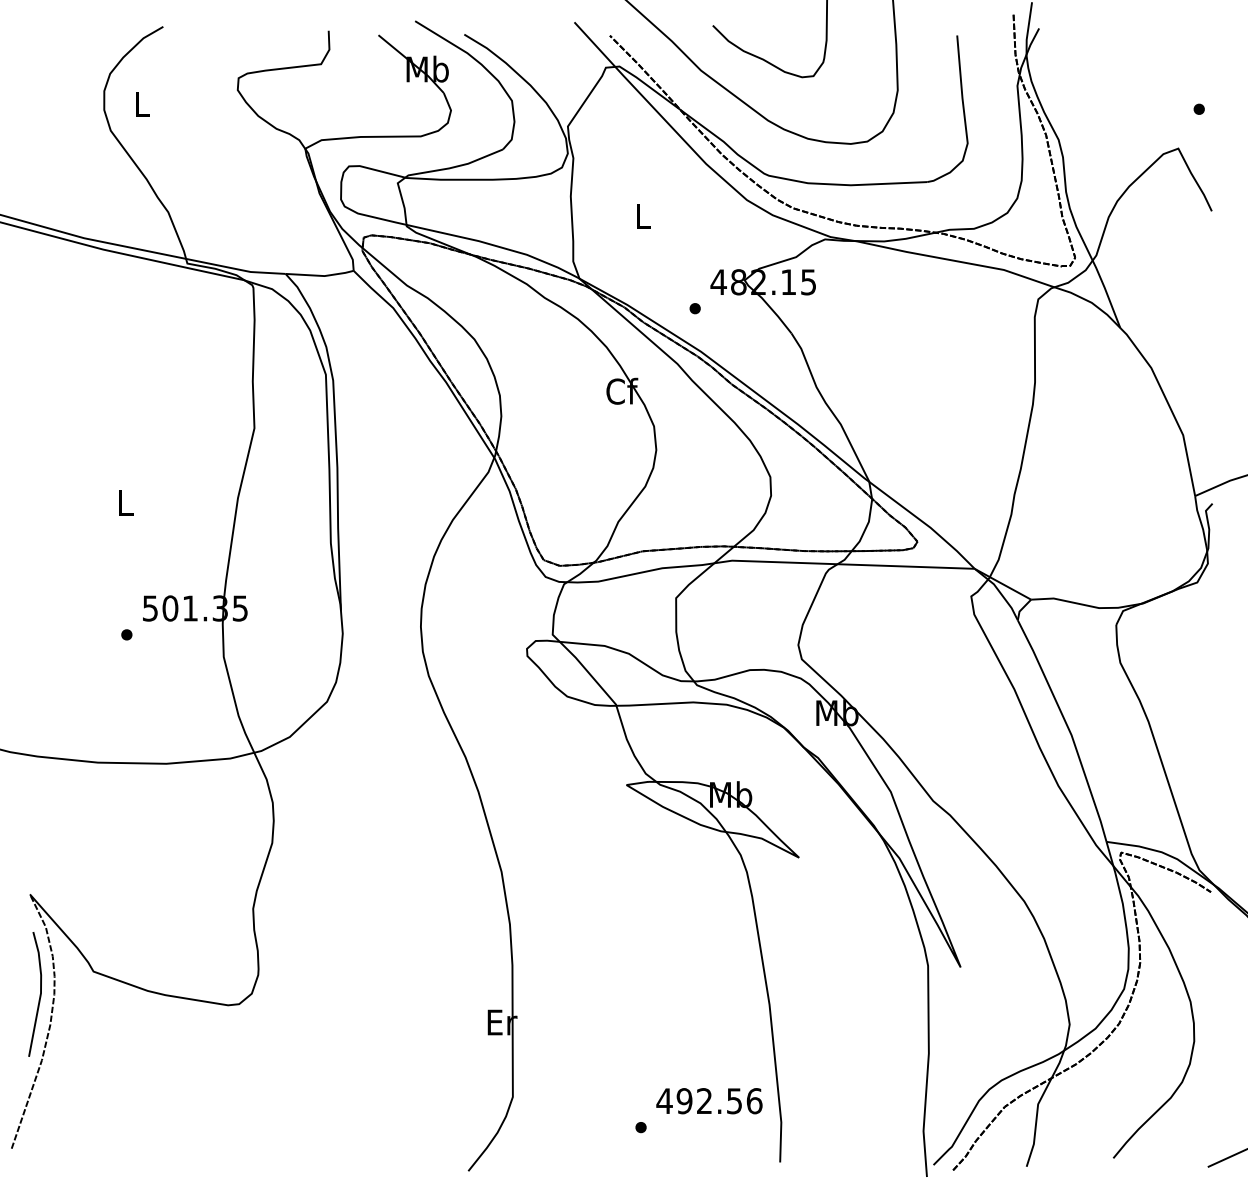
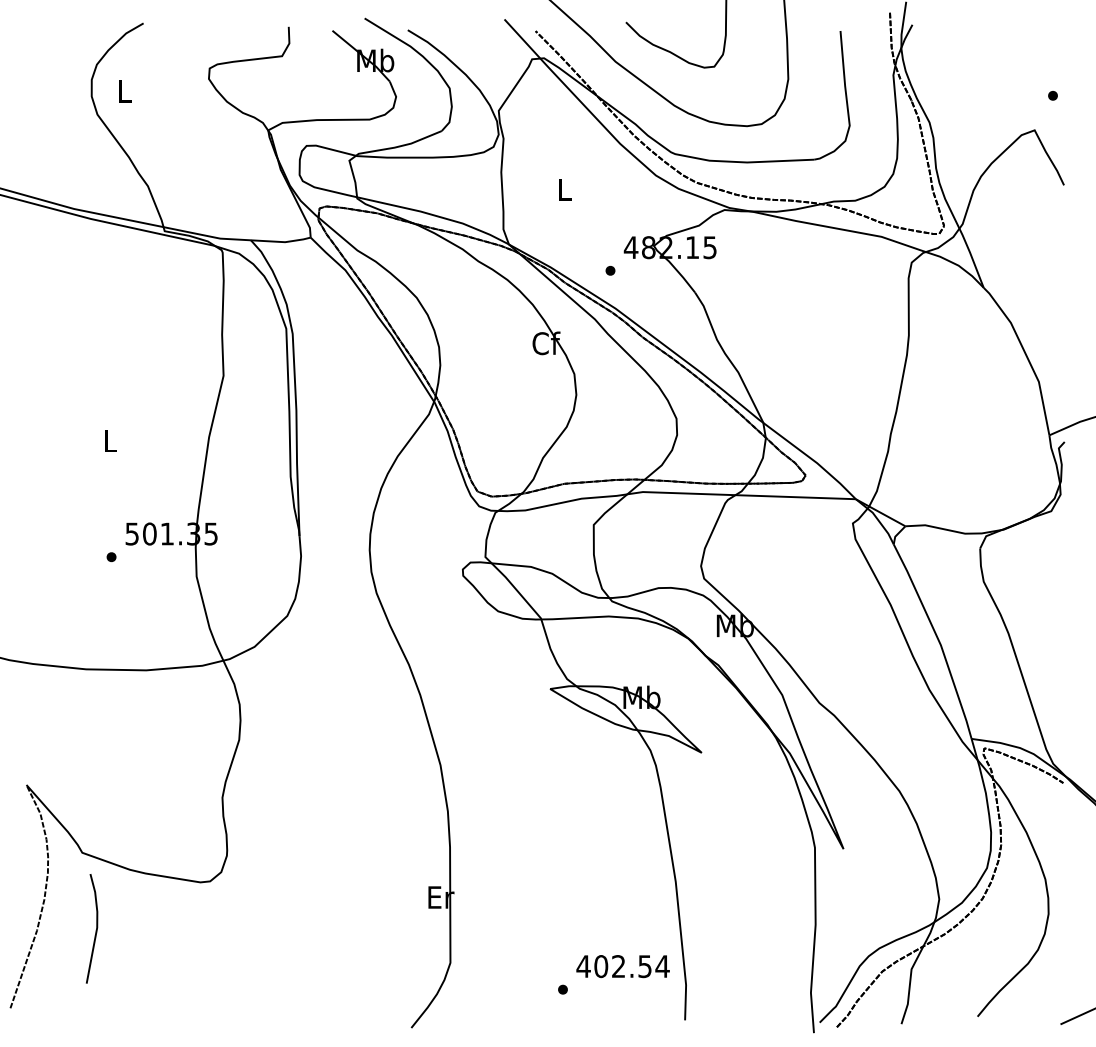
line: (39, 996) -> (95, 930), moved
text: (719, 1101) -> (631, 966), 492.56 -> 402.54

